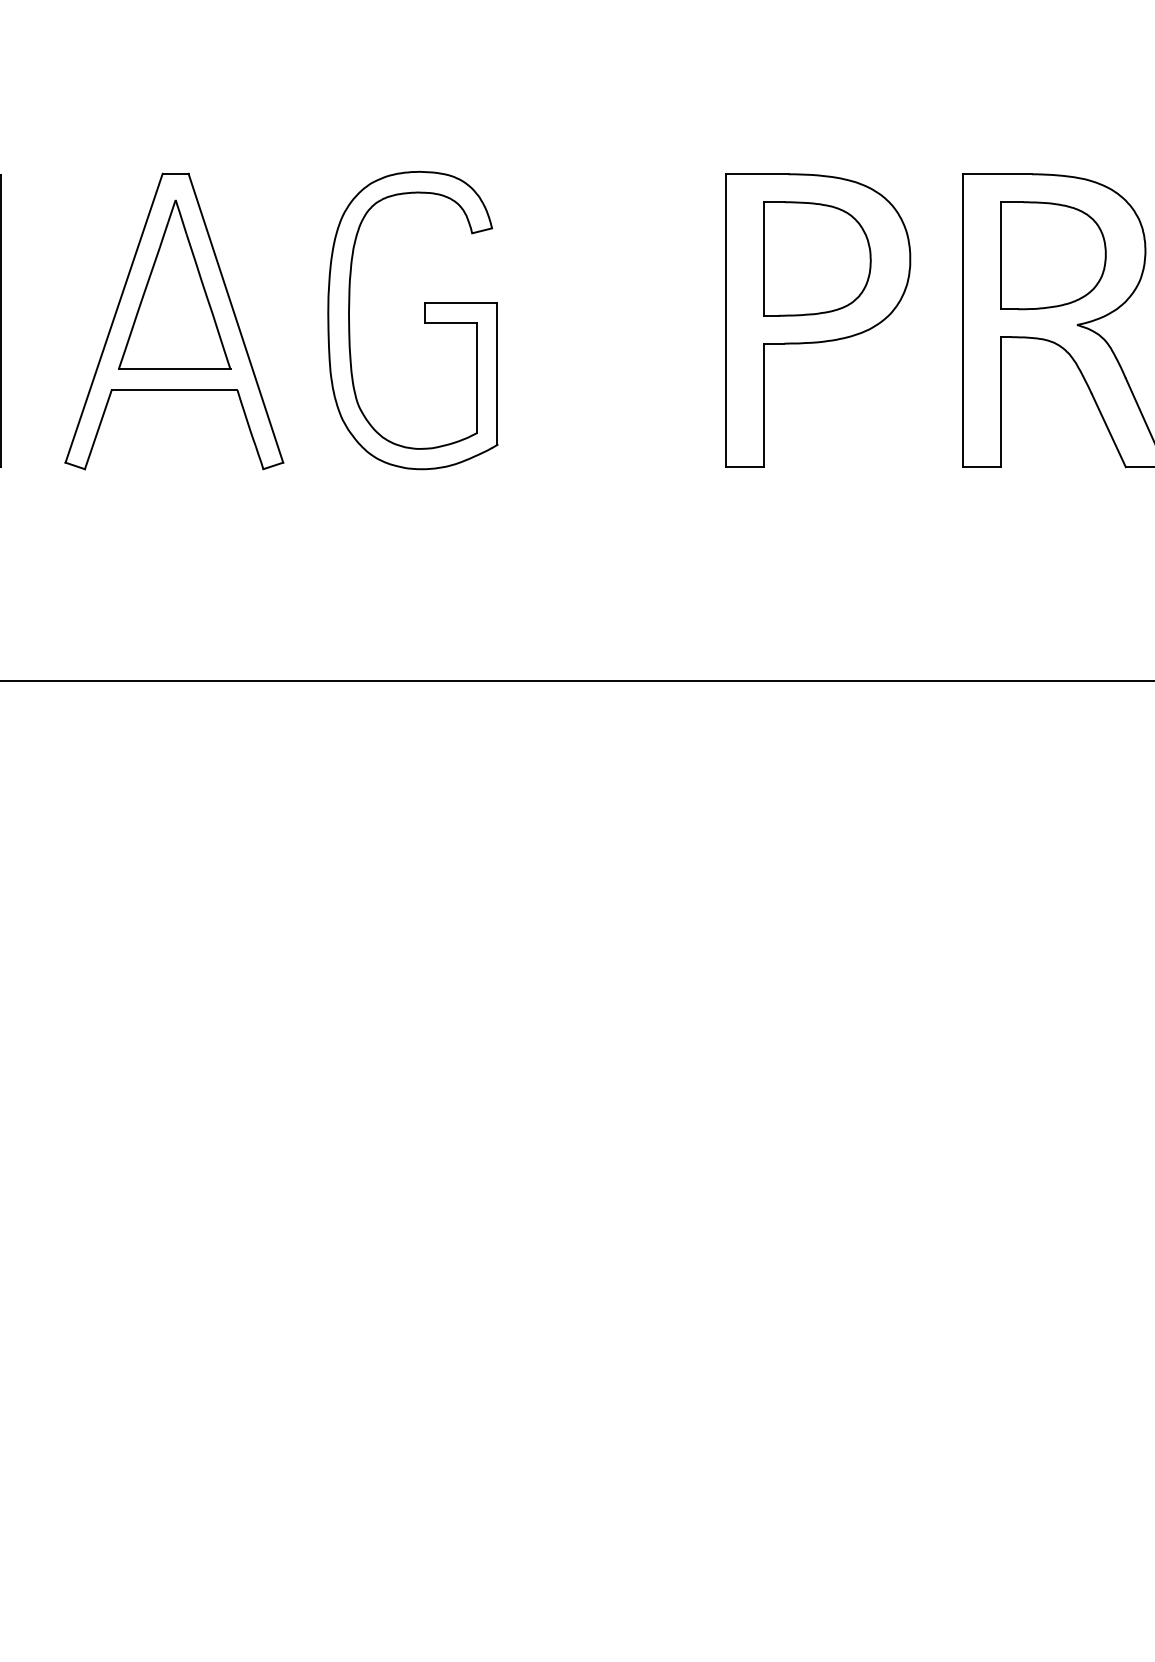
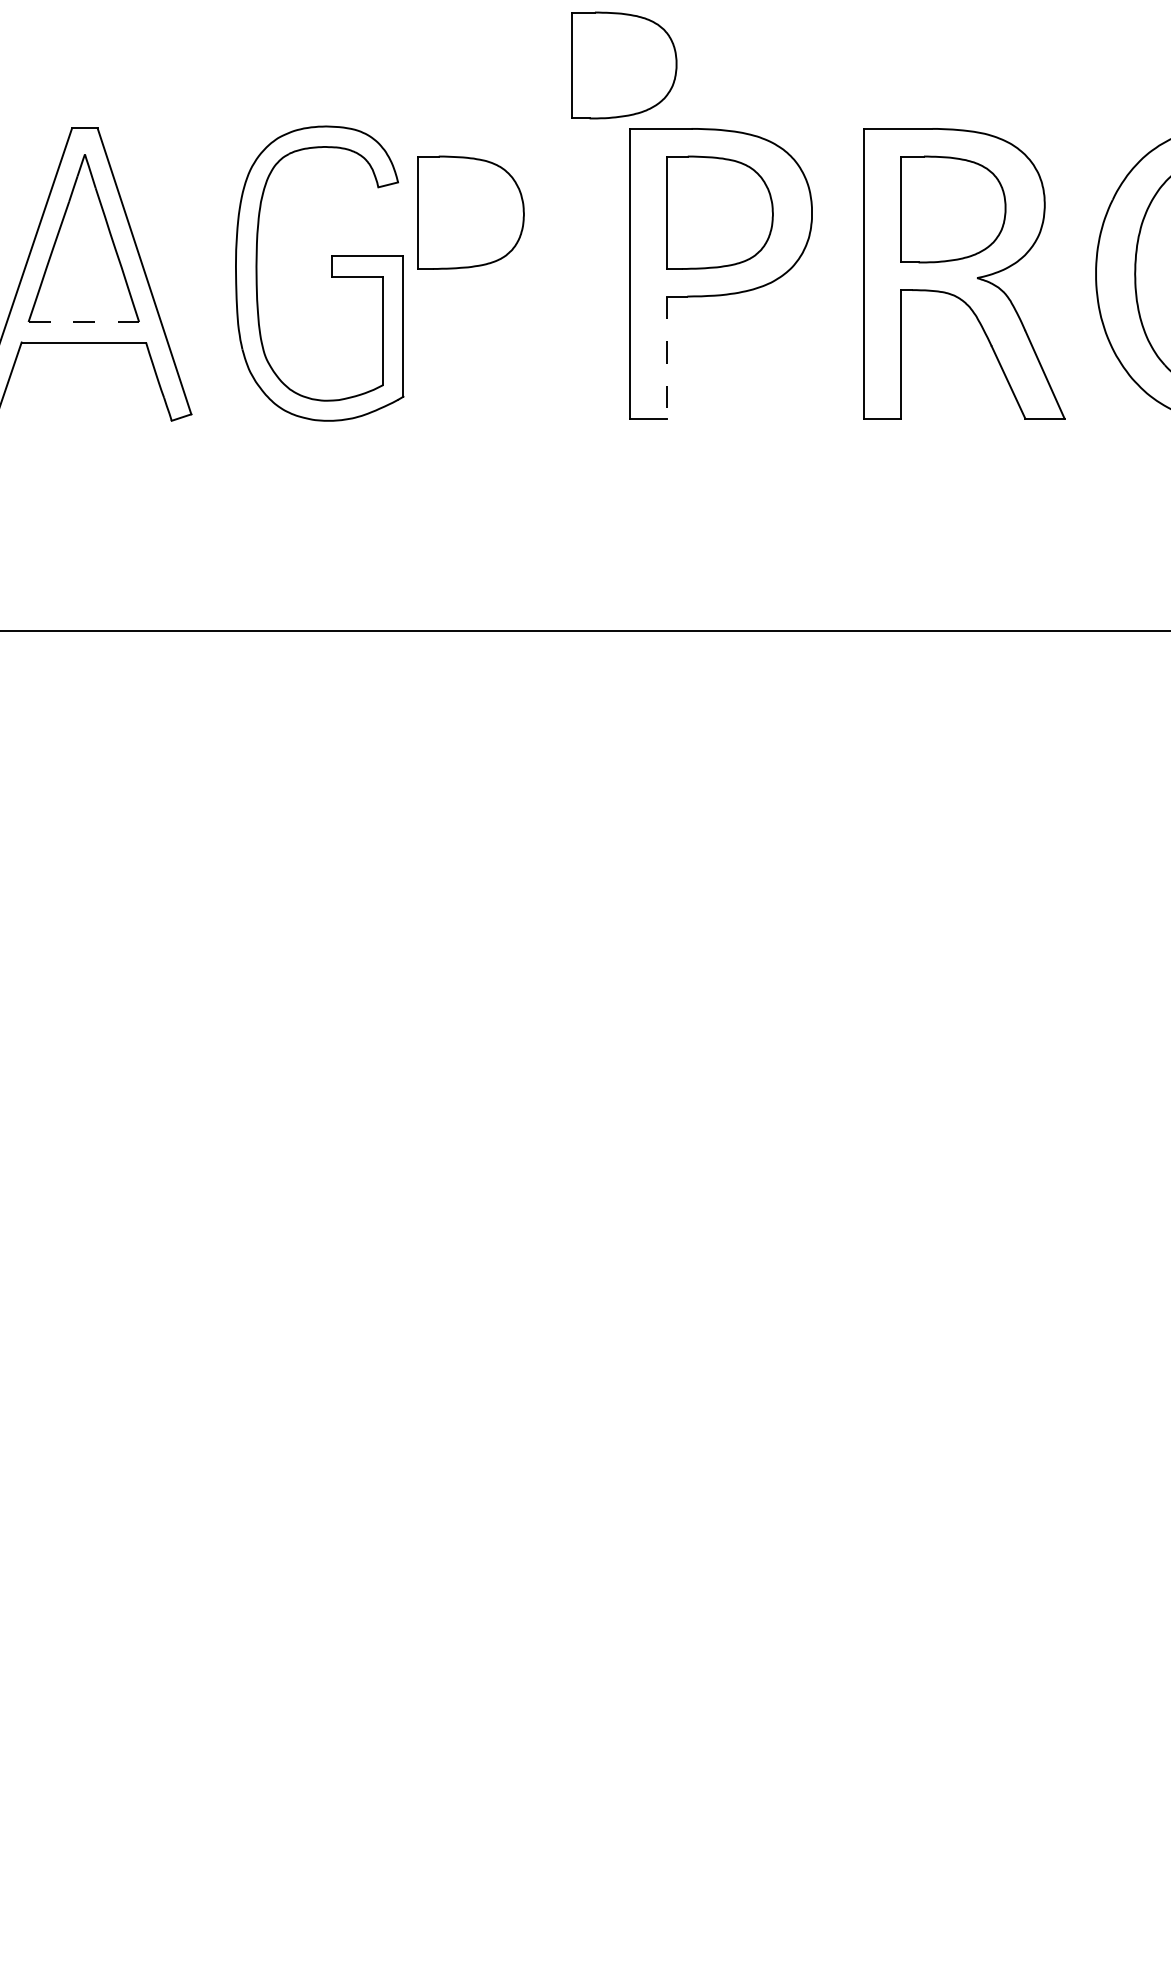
part: (720, 110) -> (624, 65), added
part: (565, 258) -> (470, 212), added
line: (175, 369) -> (84, 322), solid -> dashed
line: (763, 406) -> (666, 358), solid -> dashed

